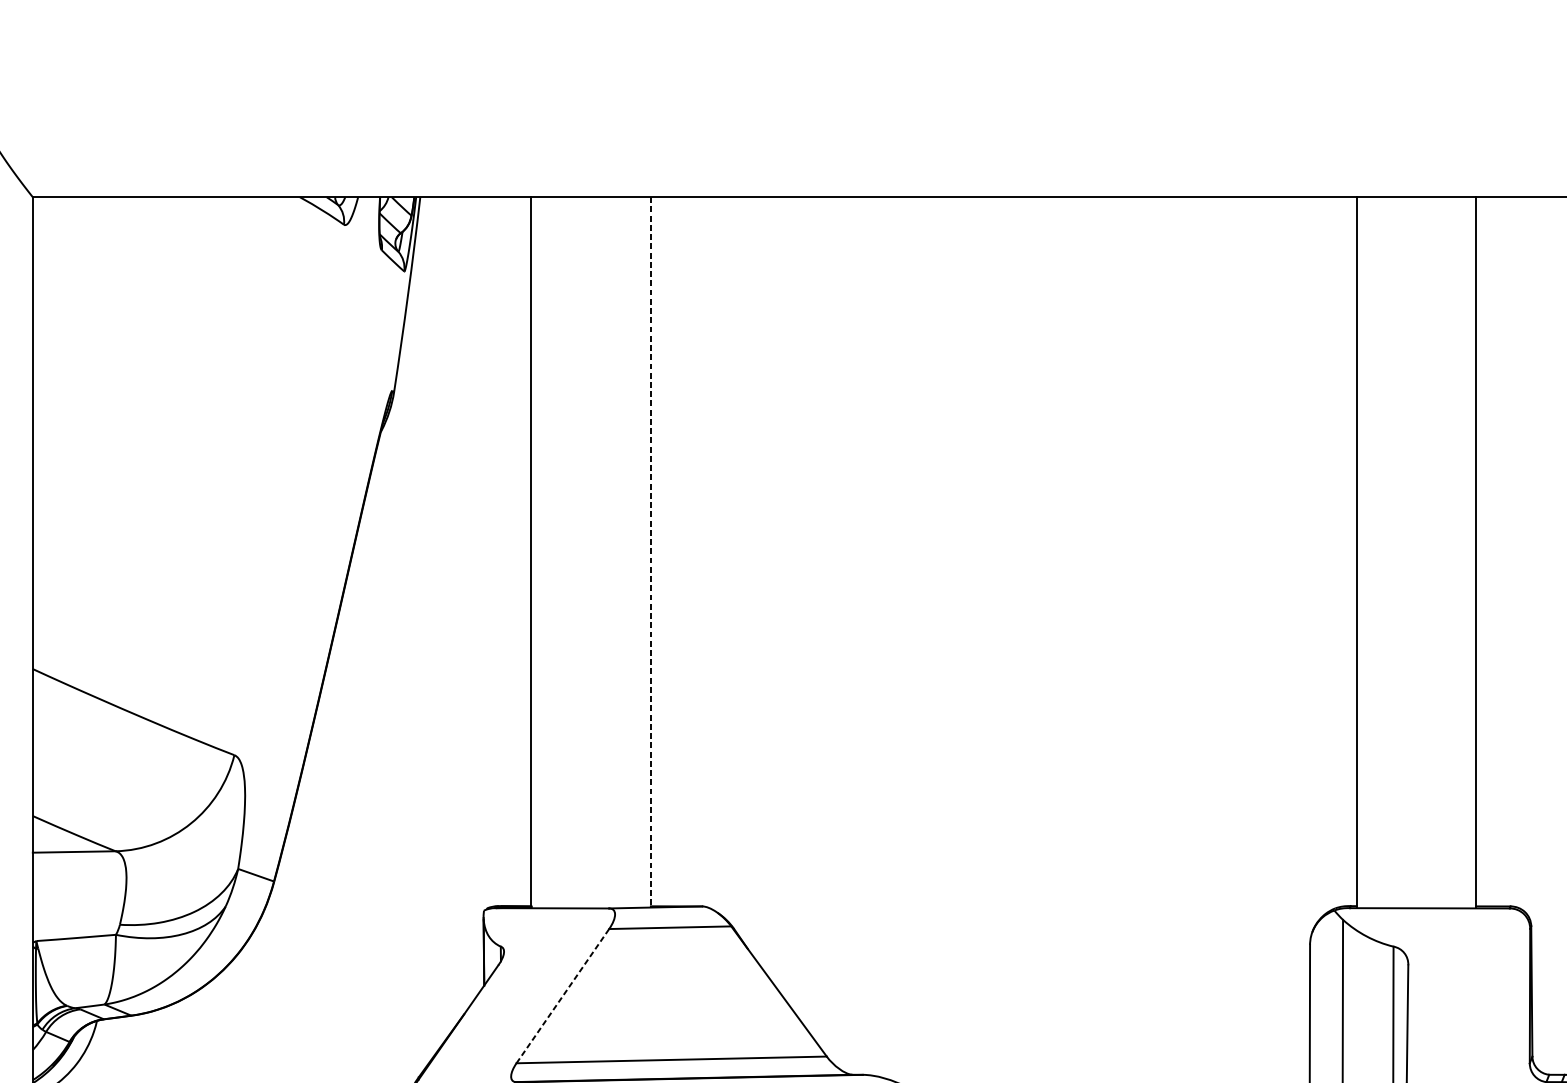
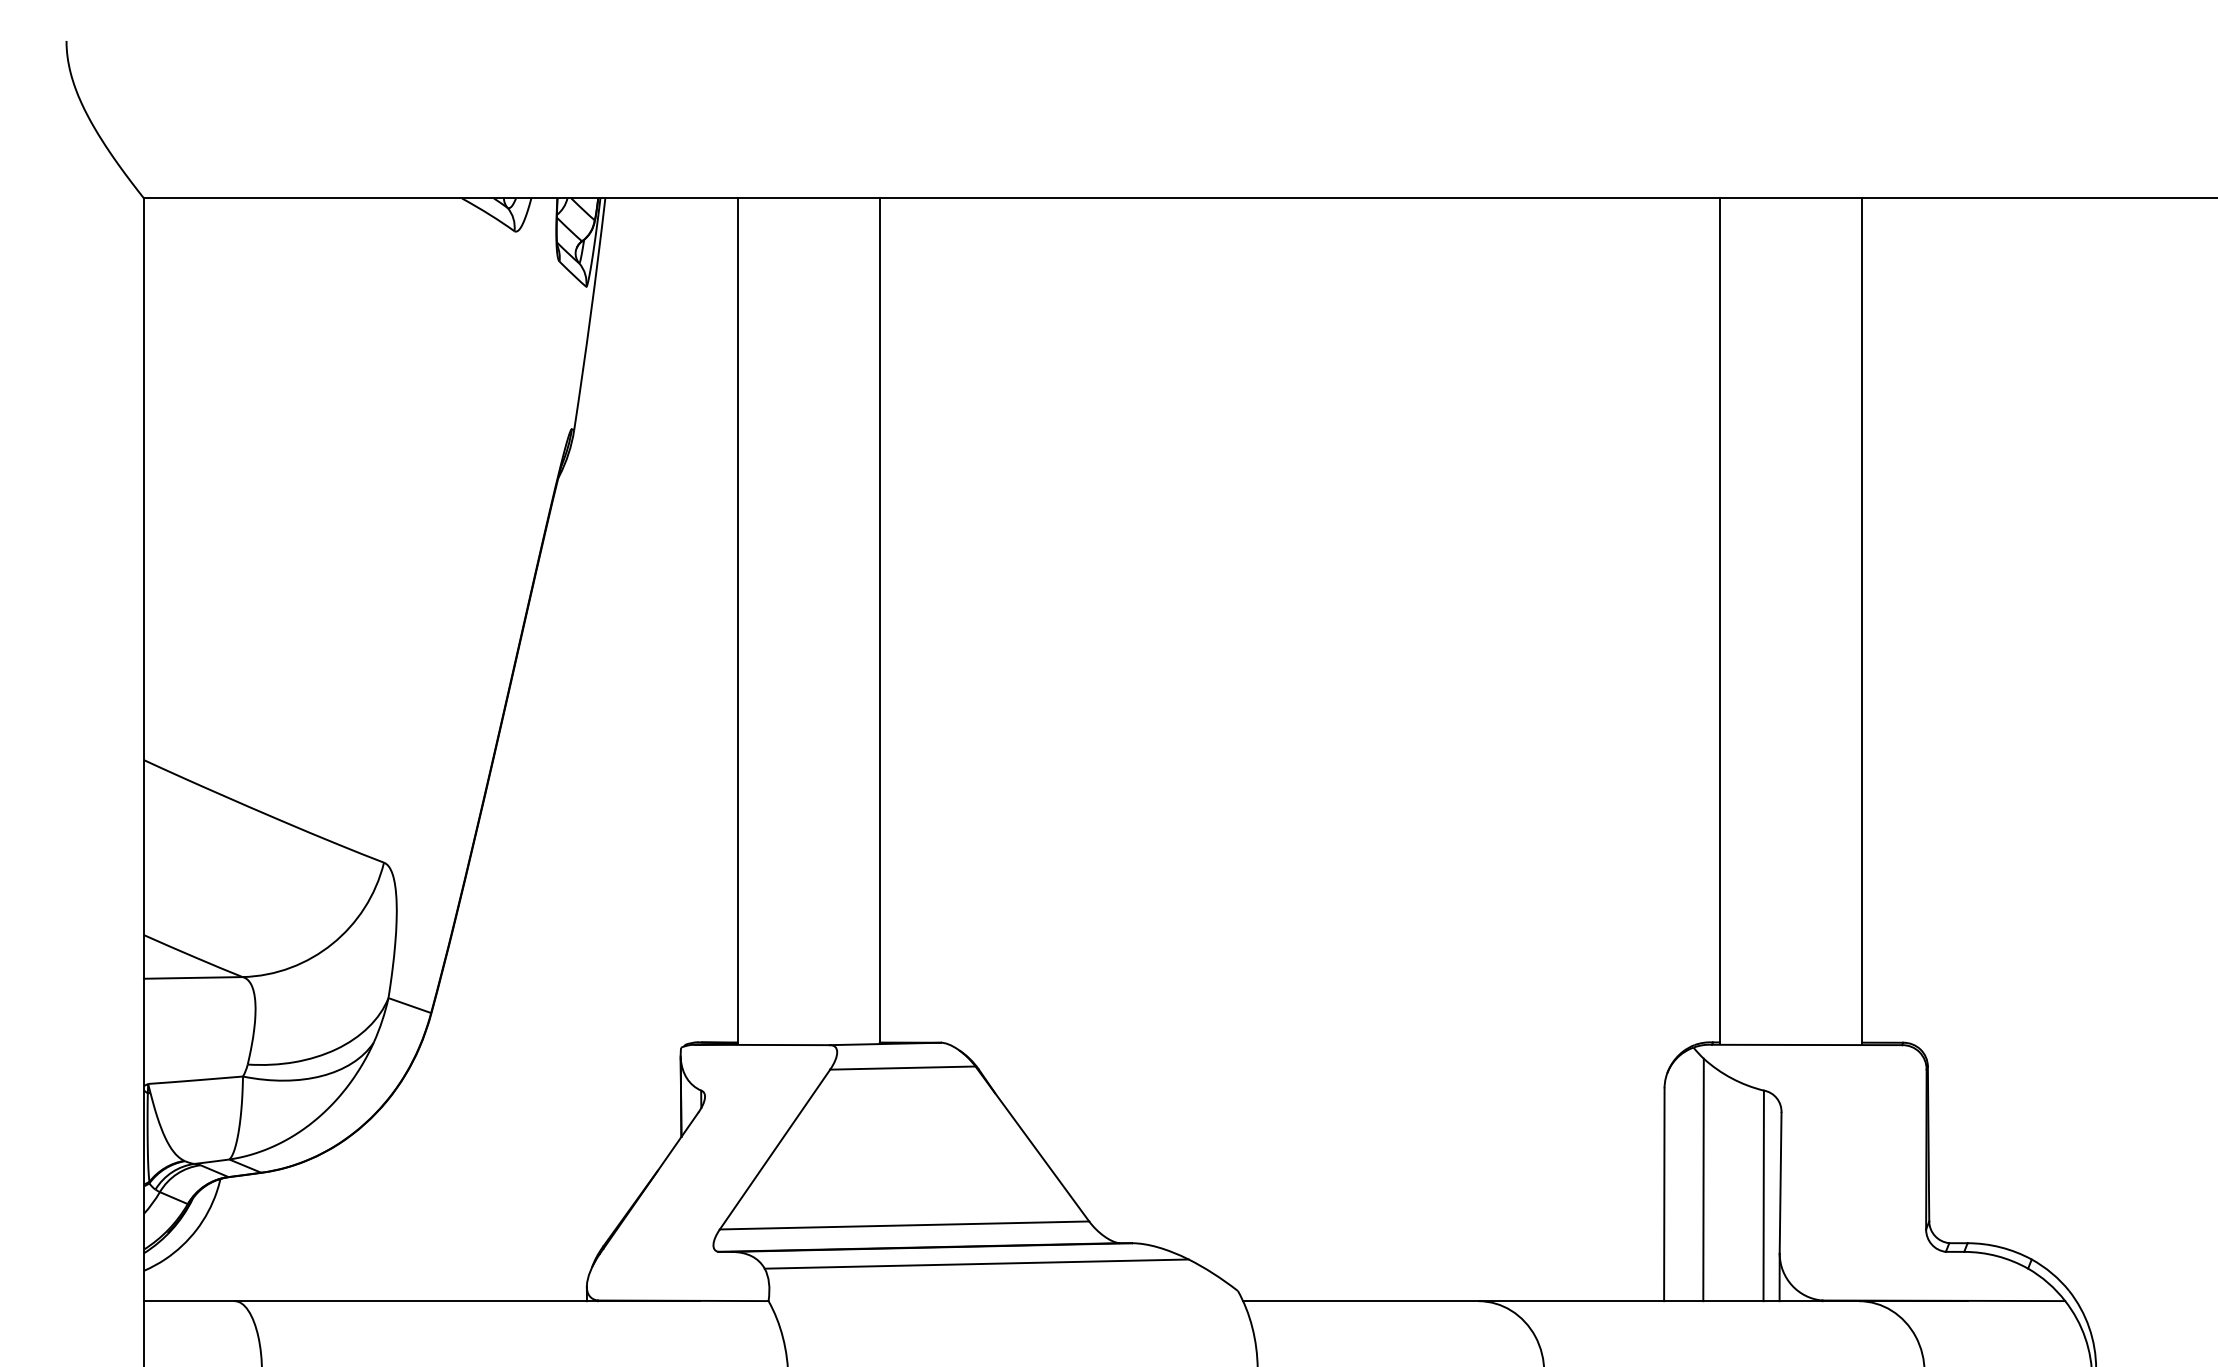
line: (650, 552) -> (879, 621), dashed -> solid
line: (563, 996) -> (775, 1149), dashed -> solid

